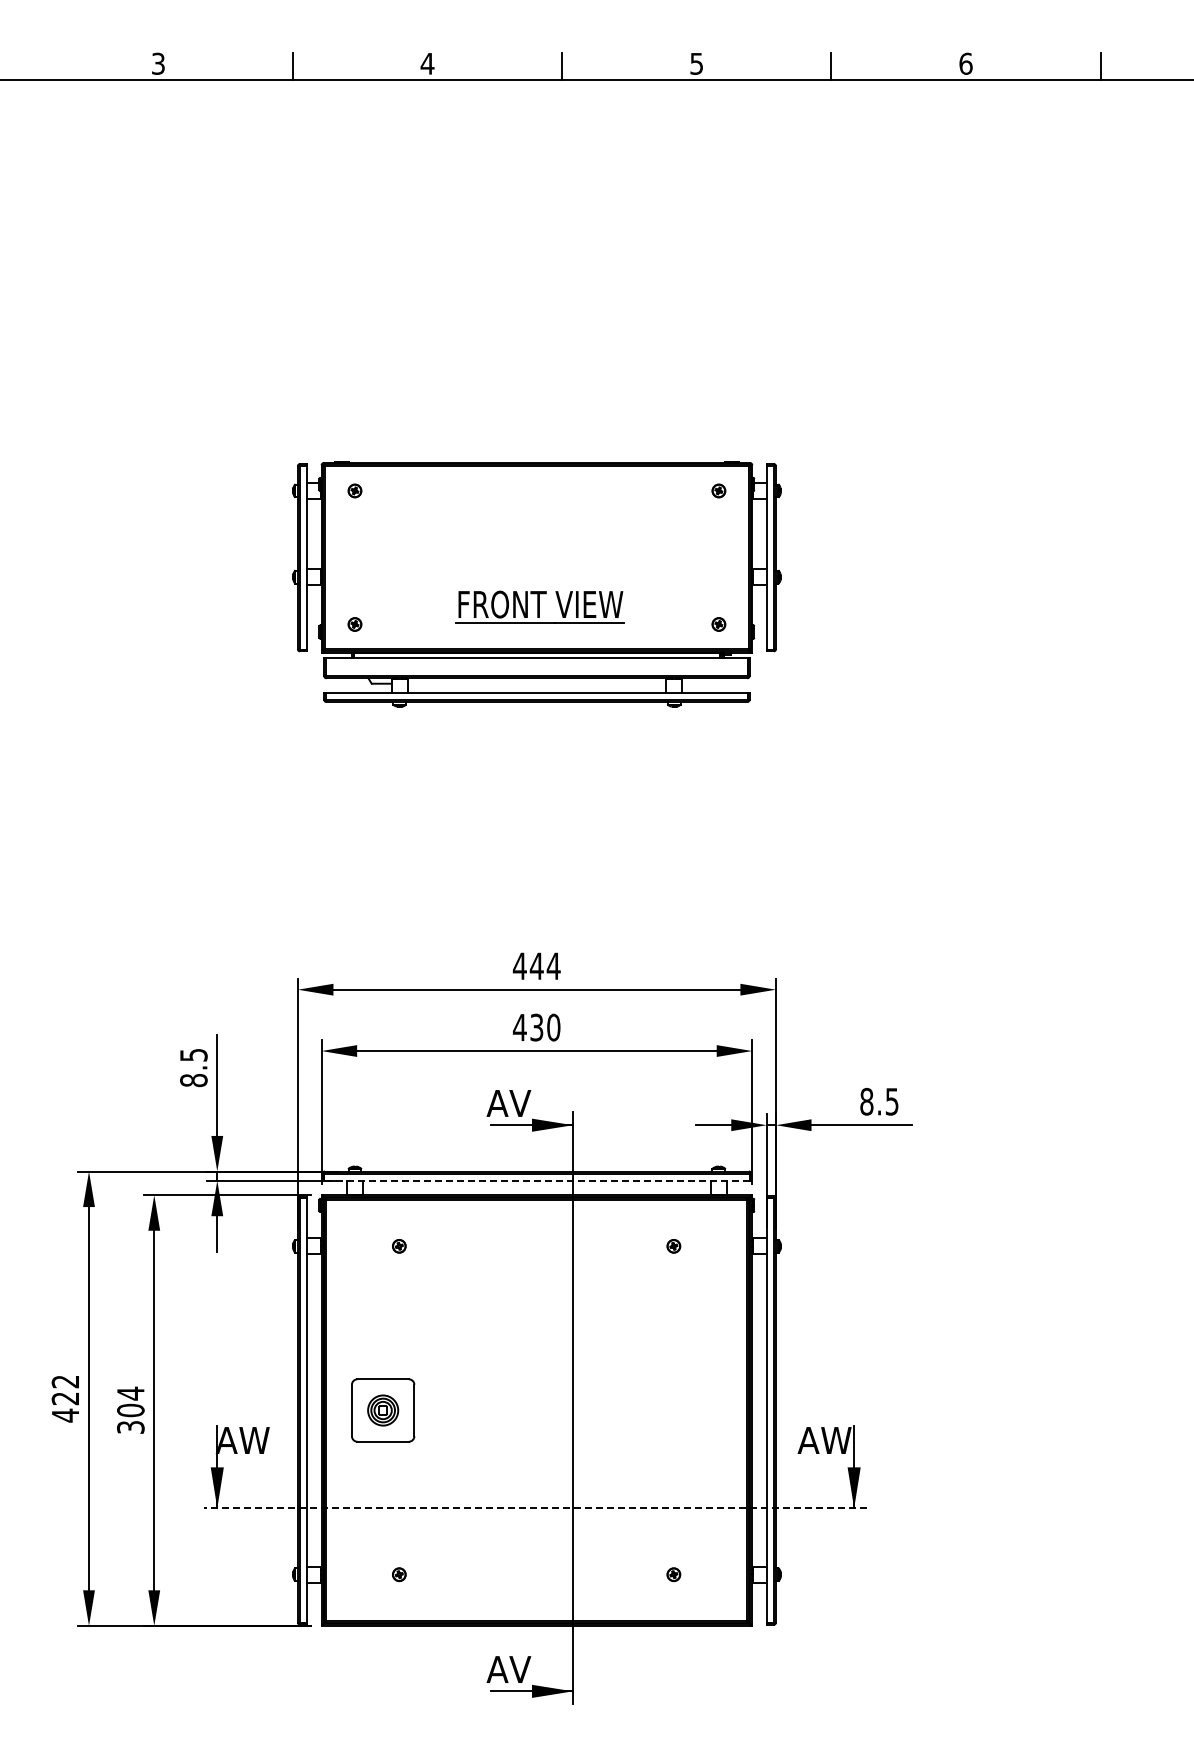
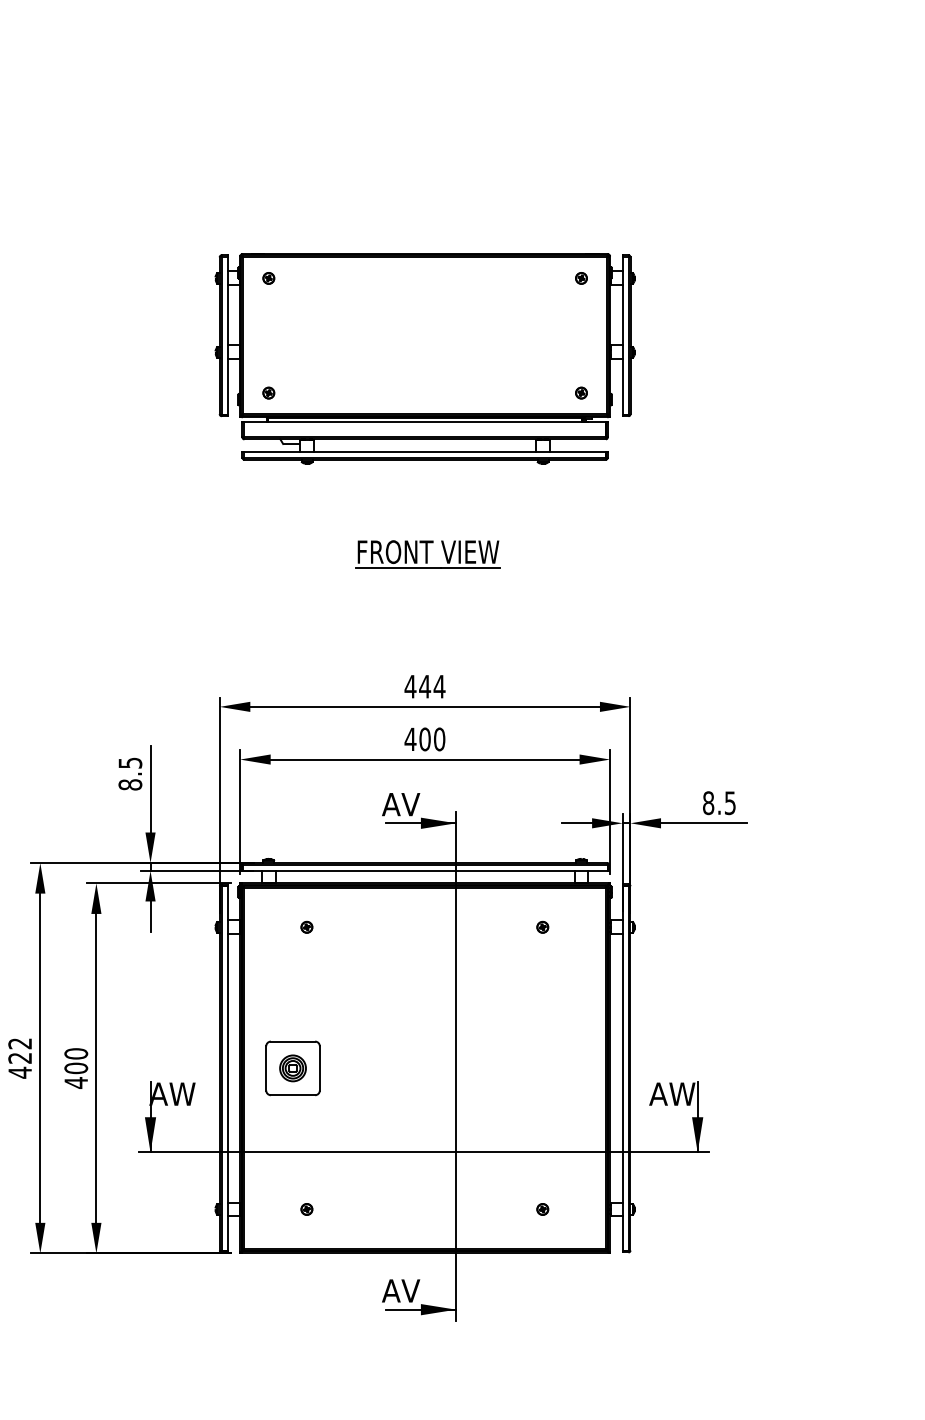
part: (539, 606) -> (427, 553), moved
text: (536, 1027) -> (424, 739), 430 -> 400
line: (536, 1180) -> (424, 870), dashed -> solid
text: (130, 1410) -> (75, 1068), 304 -> 400
line: (535, 1508) -> (423, 1152), dashed -> solid

